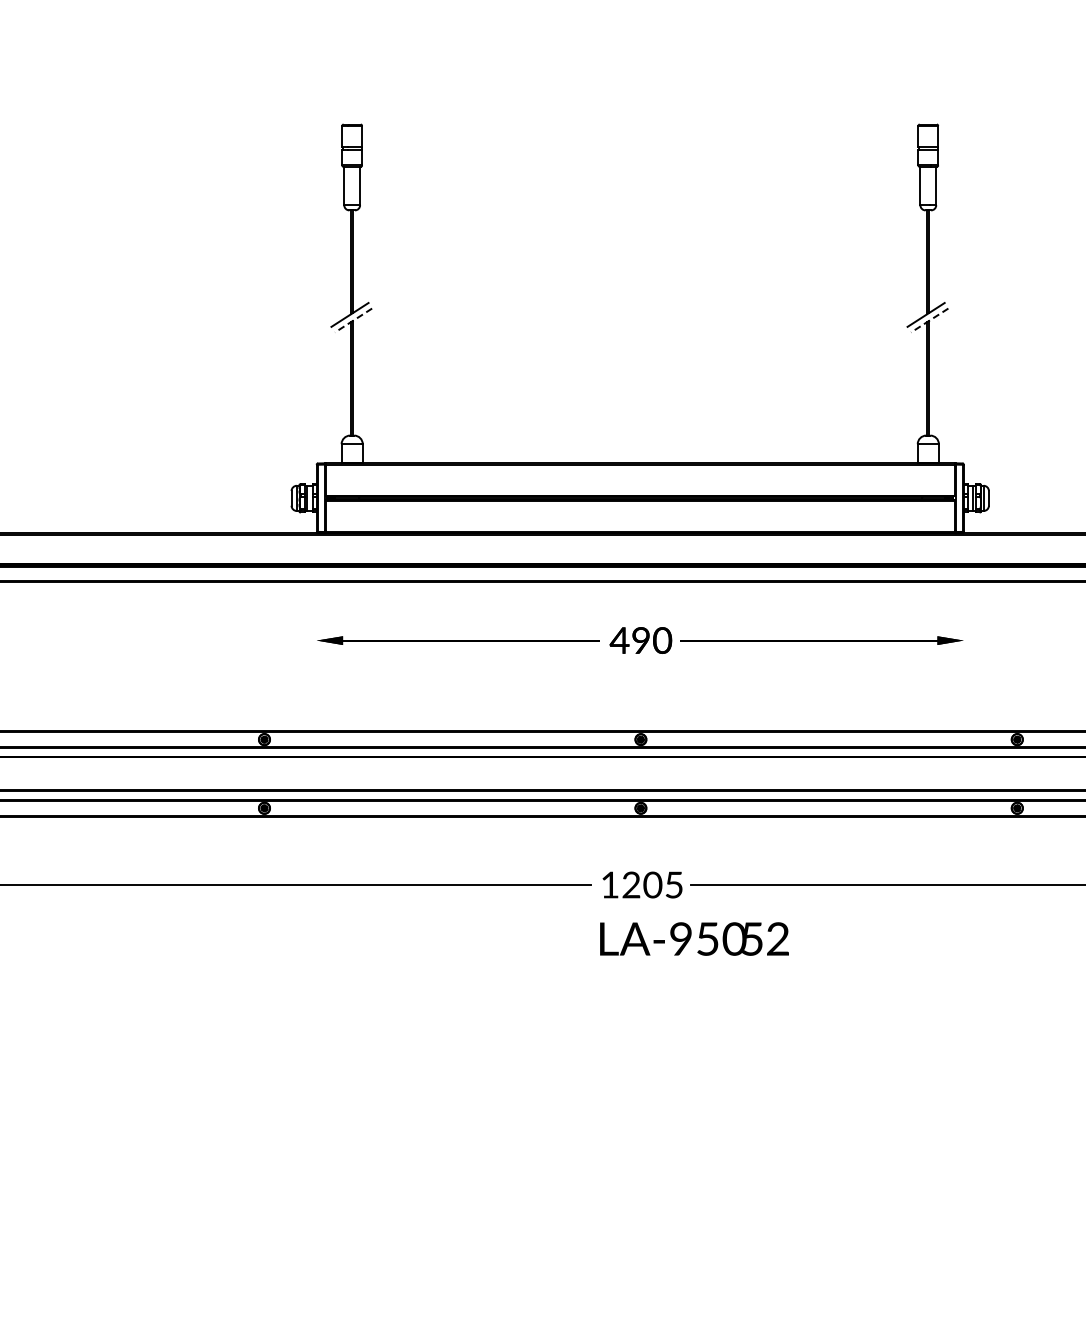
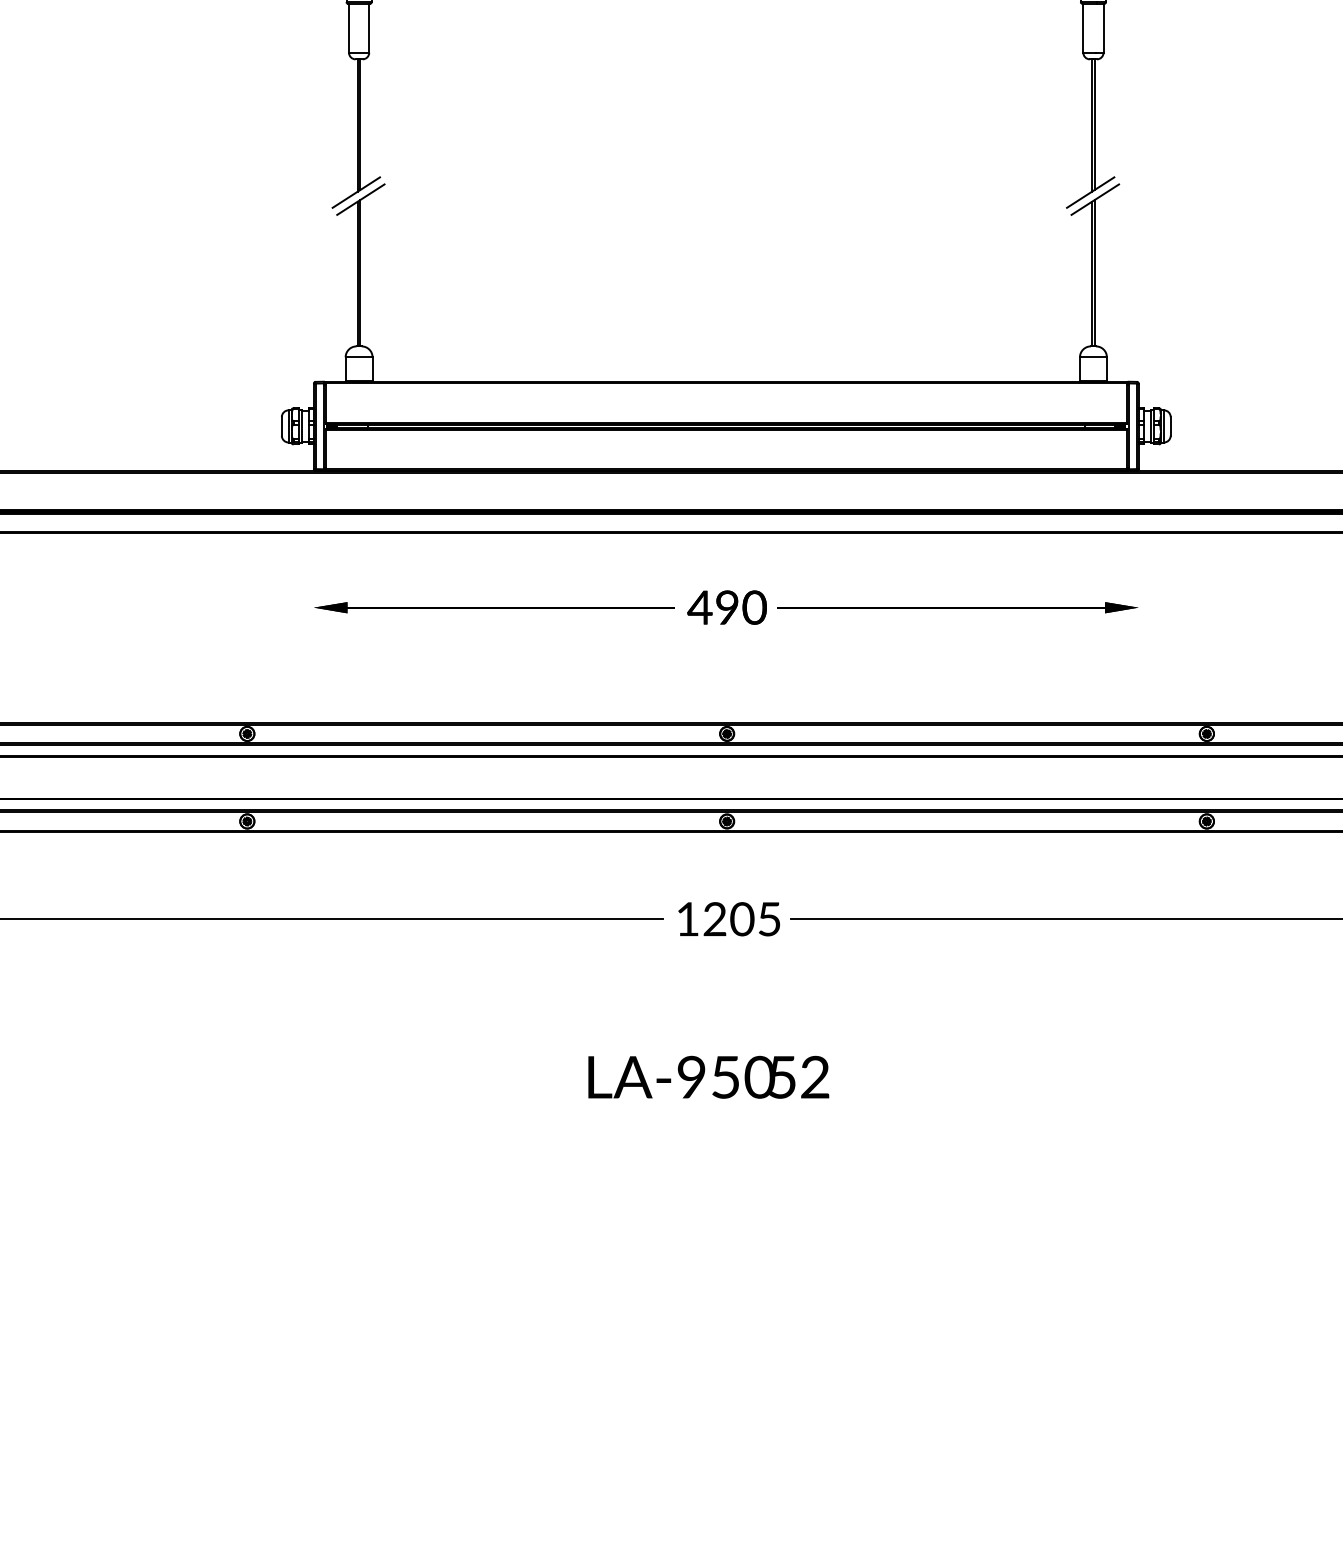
line: (353, 320) -> (360, 199), dashed -> solid
line: (929, 320) -> (1094, 199), dashed -> solid
text: (694, 938) -> (708, 1076), moved

